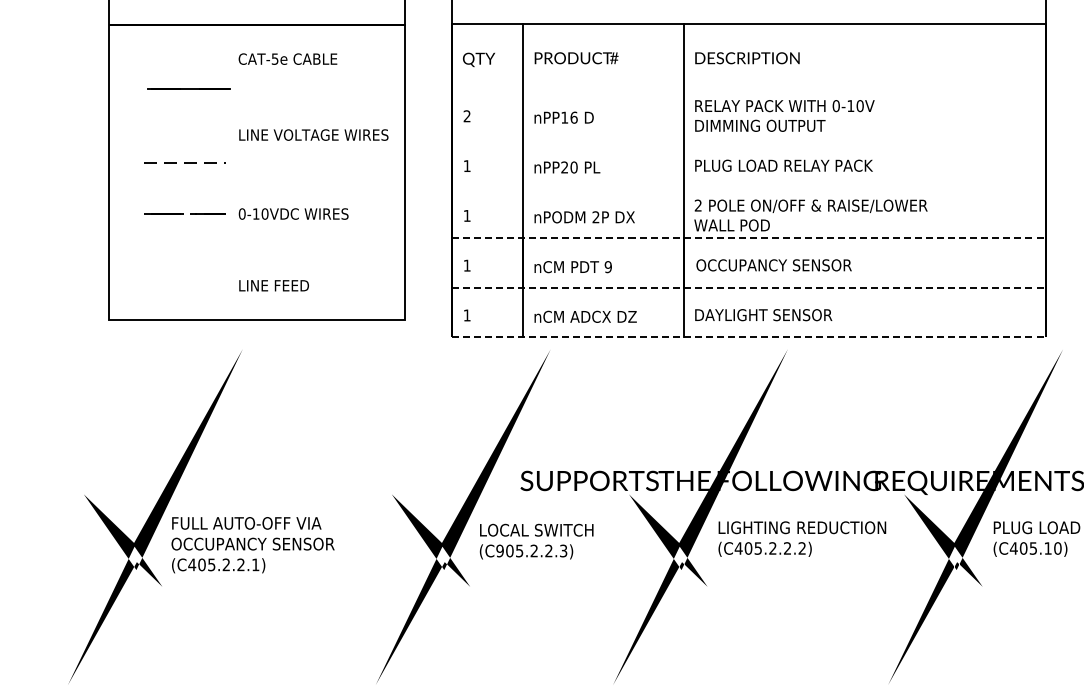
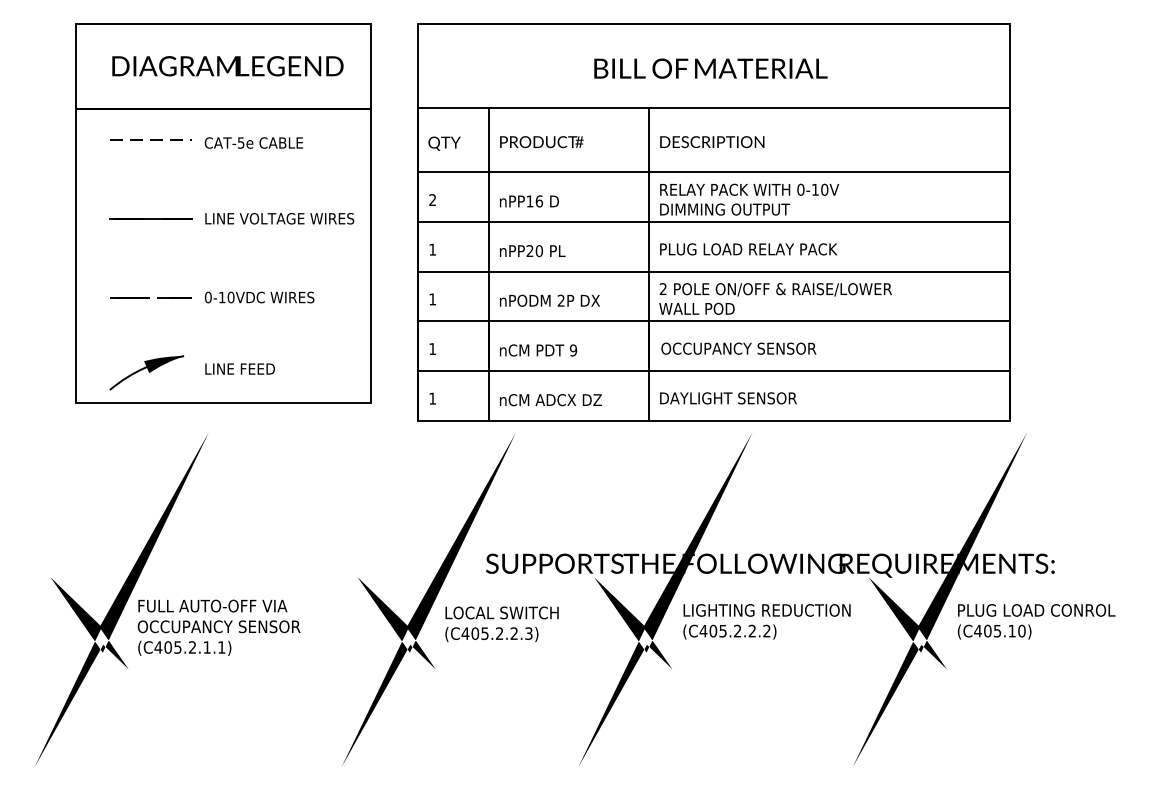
line: (188, 88) -> (150, 218), moved
line: (748, 88) -> (713, 172), added
line: (748, 137) -> (713, 221), added
line: (184, 162) -> (150, 139), moved
line: (748, 187) -> (713, 271), added
line: (749, 238) -> (714, 321), dashed -> solid
line: (749, 287) -> (714, 370), dashed -> solid
part: (180, 289) -> (146, 372), added
line: (749, 337) -> (714, 420), dashed -> solid
text: (500, 550) -> (465, 633), (C905.2.2.3) -> (C405.2.2.3)
text: (240, 564) -> (206, 647), (C405.2.2.1) -> (C405.2.1.1)

